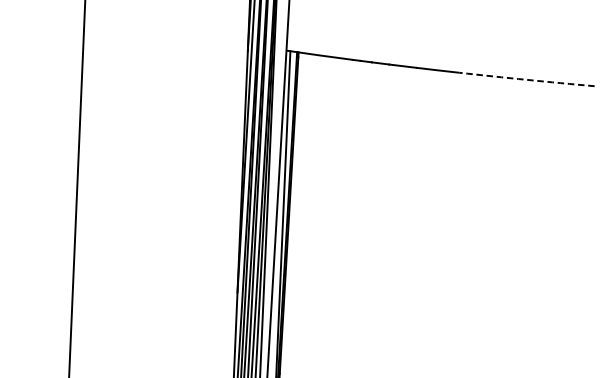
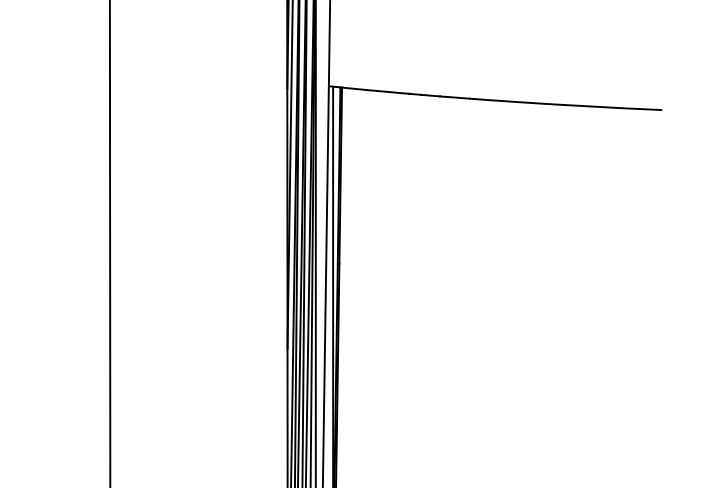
arc: (527, 79) -> (589, 106), dashed -> solid

